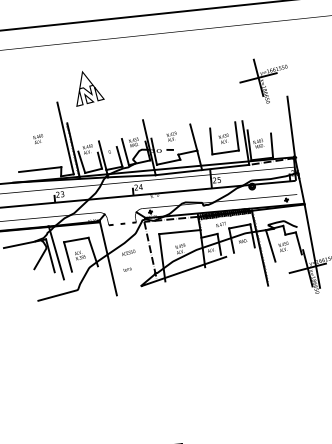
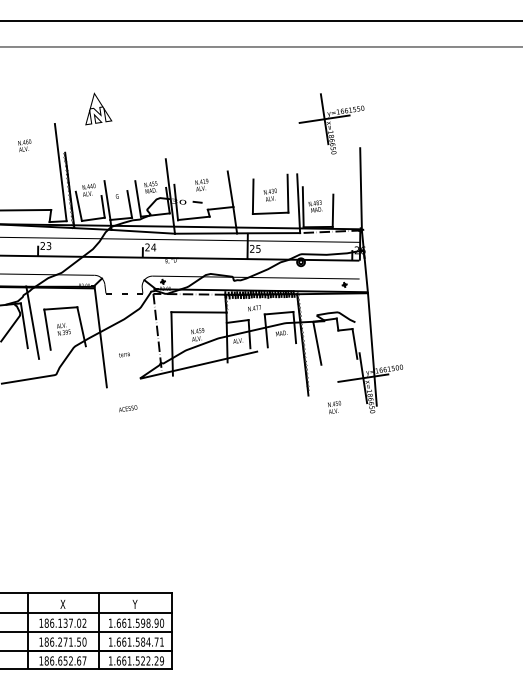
part: (88, 87) -> (98, 108), size x0.7
text: (38, 139) -> (24, 145), moved
text: (283, 246) -> (334, 407), moved
text: (128, 252) -> (128, 408), moved

